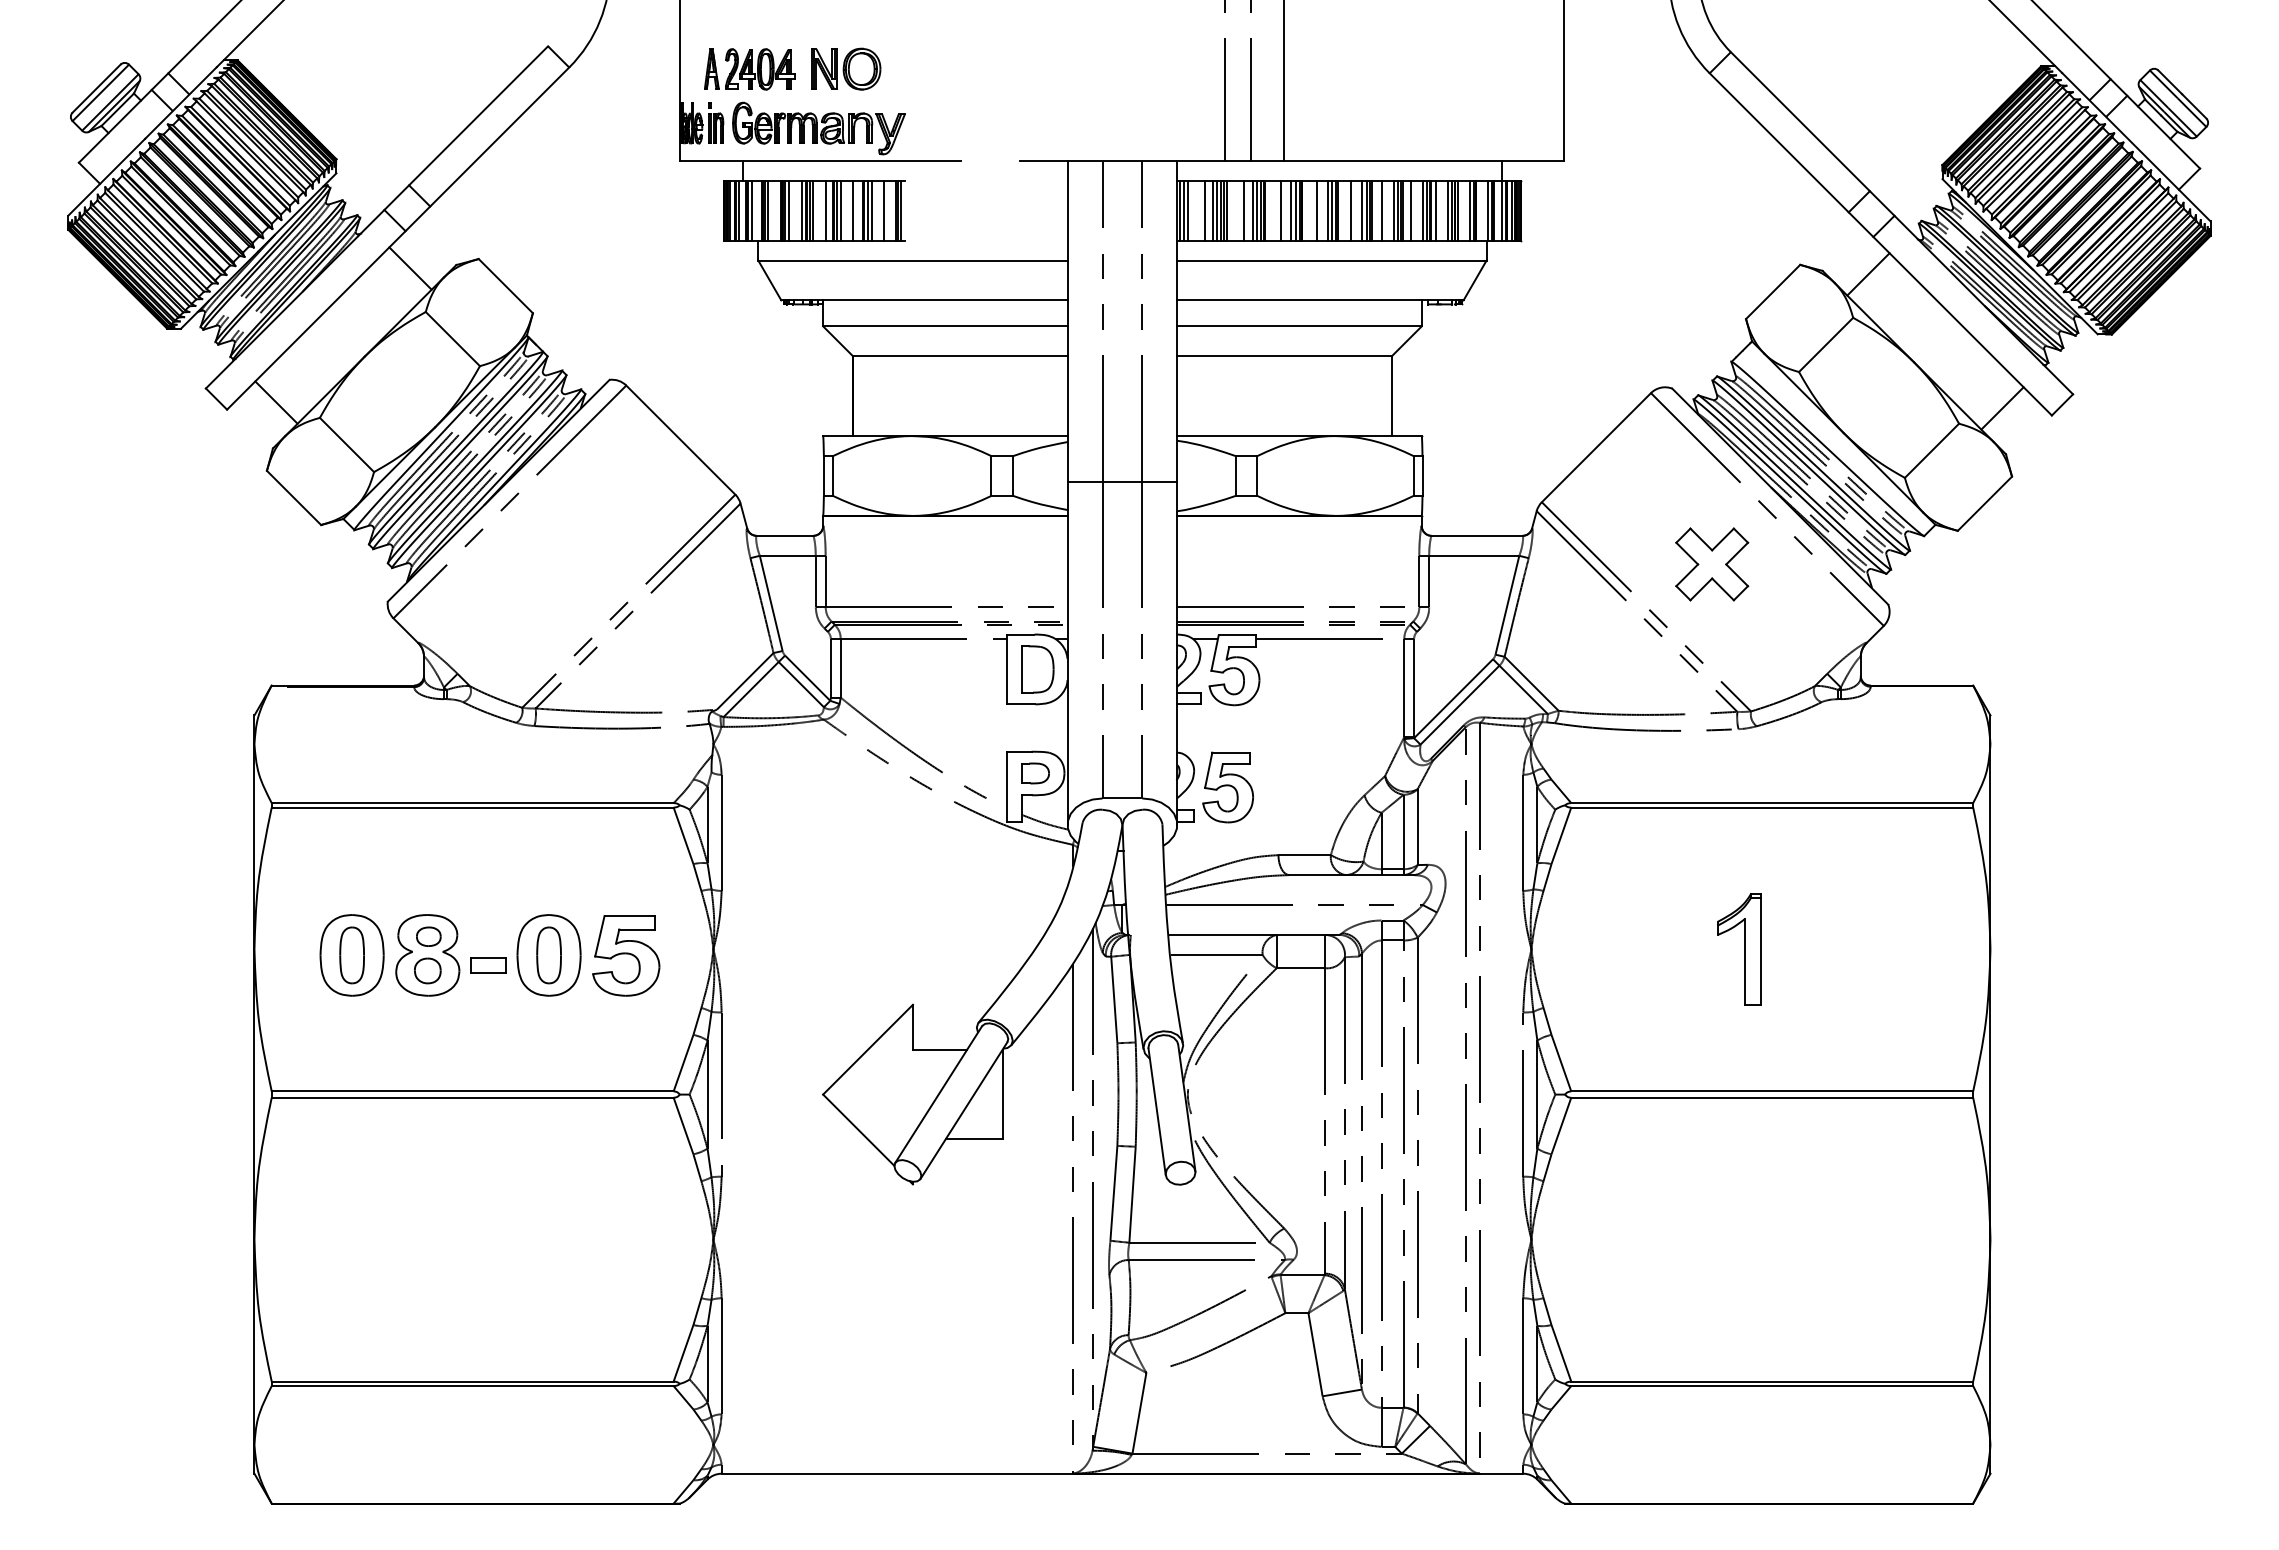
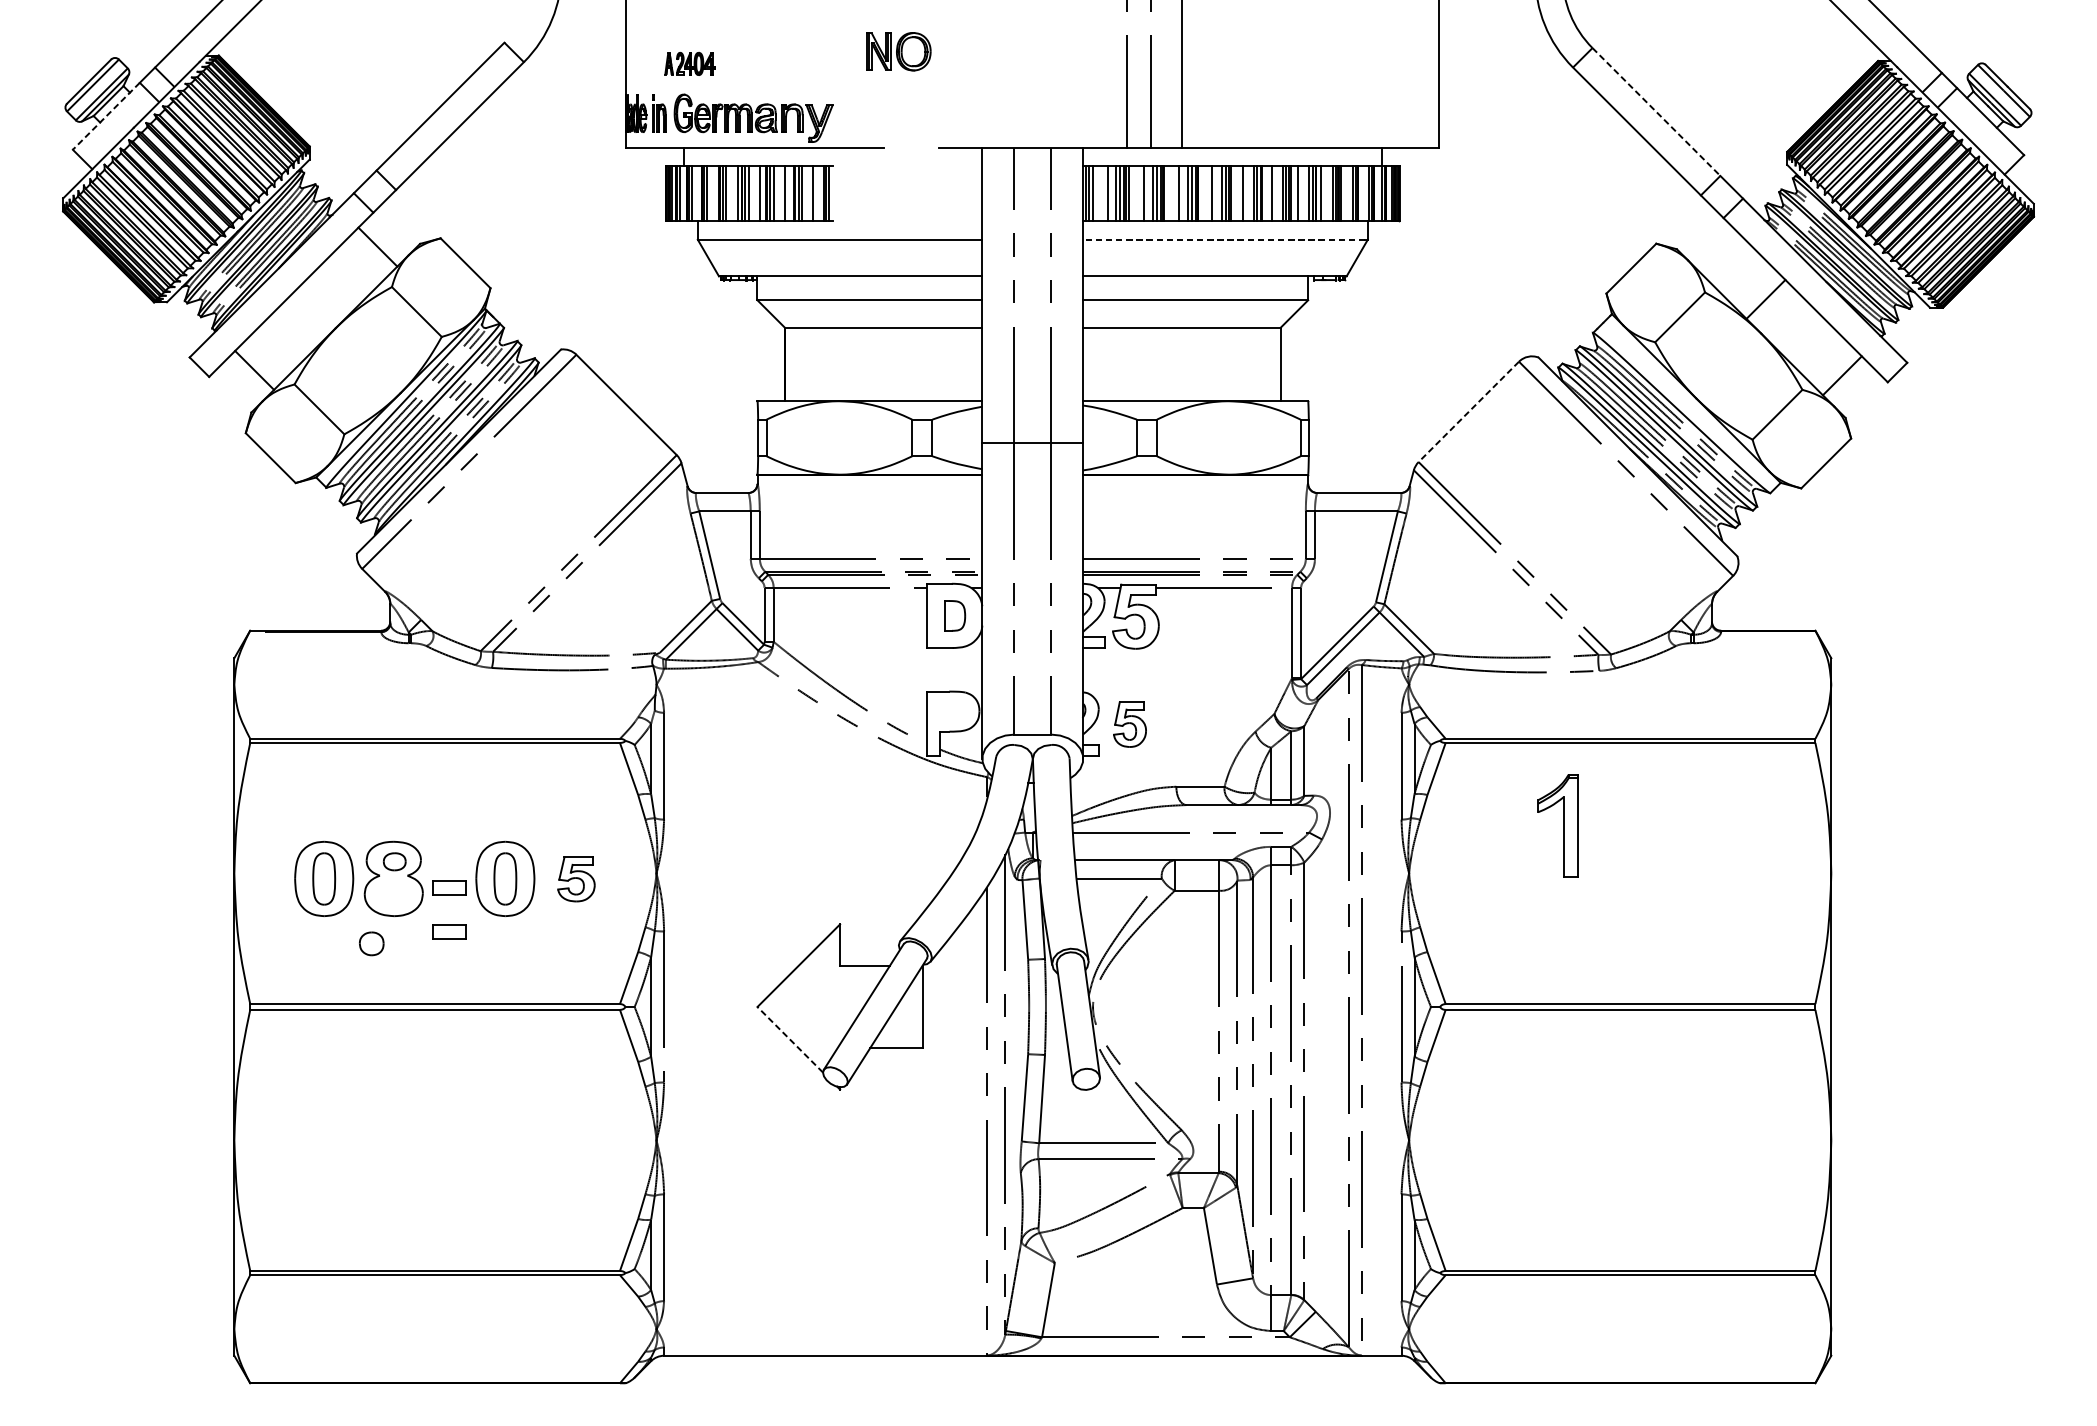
part: (846, 68) -> (899, 51), moved
part: (749, 69) -> (689, 64), size x0.6
line: (1800, 122) -> (1656, 112), solid -> dashed
line: (114, 126) -> (105, 116), solid -> dashed
line: (1330, 260) -> (1224, 239), solid -> dashed
line: (1868, 274) -> (1766, 299), moved
line: (1596, 448) -> (1468, 412), solid -> dashed
part: (1712, 564) -> (1575, 519), removed
part: (1037, 669) -> (954, 615), size x0.7
part: (1035, 773) -> (952, 711), removed
part: (1227, 787) -> (1129, 724), size x0.7
part: (1739, 949) -> (1558, 825), moved
part: (626, 955) -> (576, 879), size x0.6
part: (427, 970) -> (371, 943), moved
part: (488, 1013) -> (449, 932), added
line: (858, 1129) -> (790, 1039), solid -> dashed

